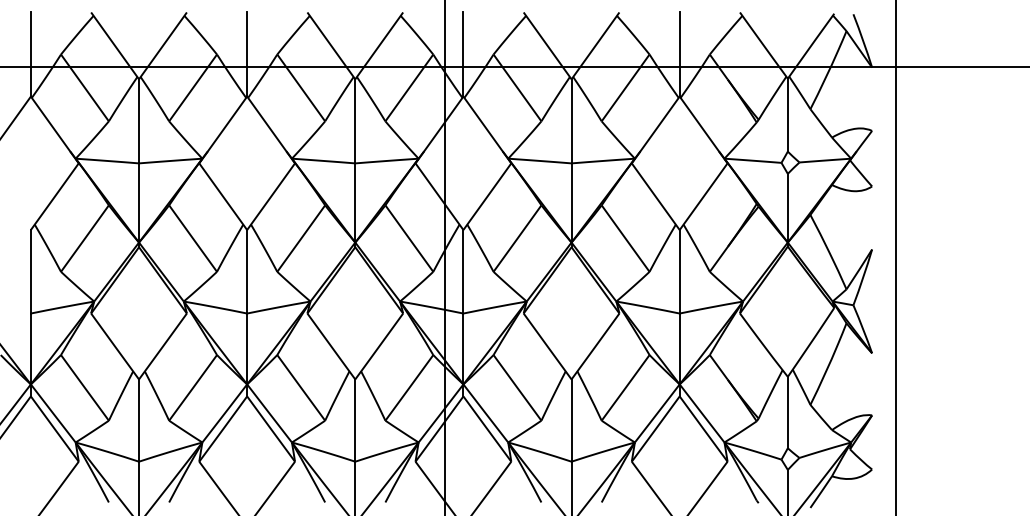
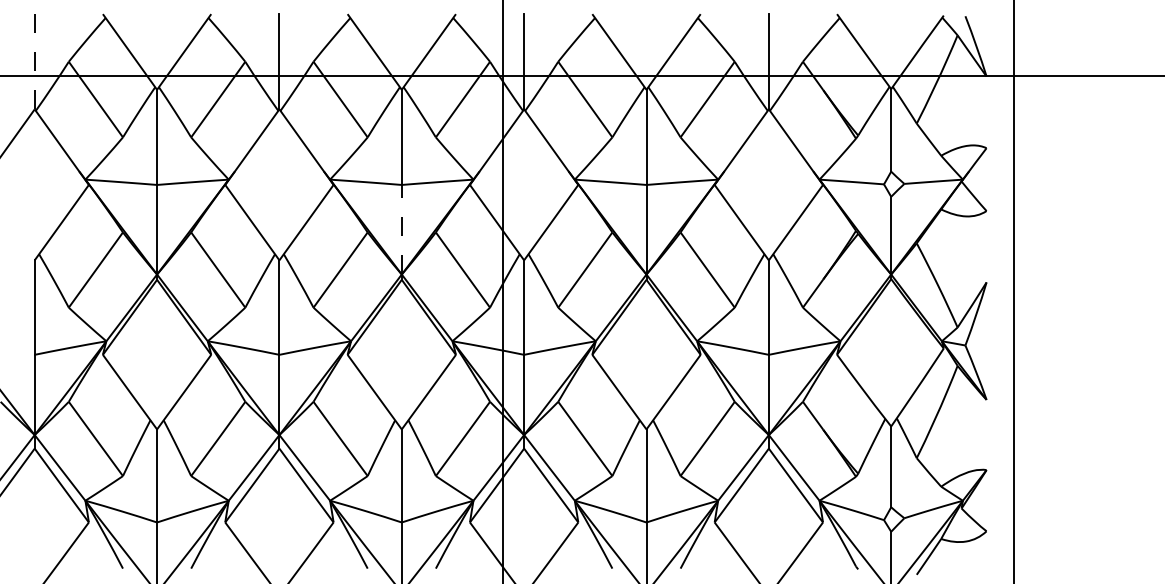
line: (30, 54) -> (34, 61), solid -> dashed
line: (355, 202) -> (402, 229), solid -> dashed

